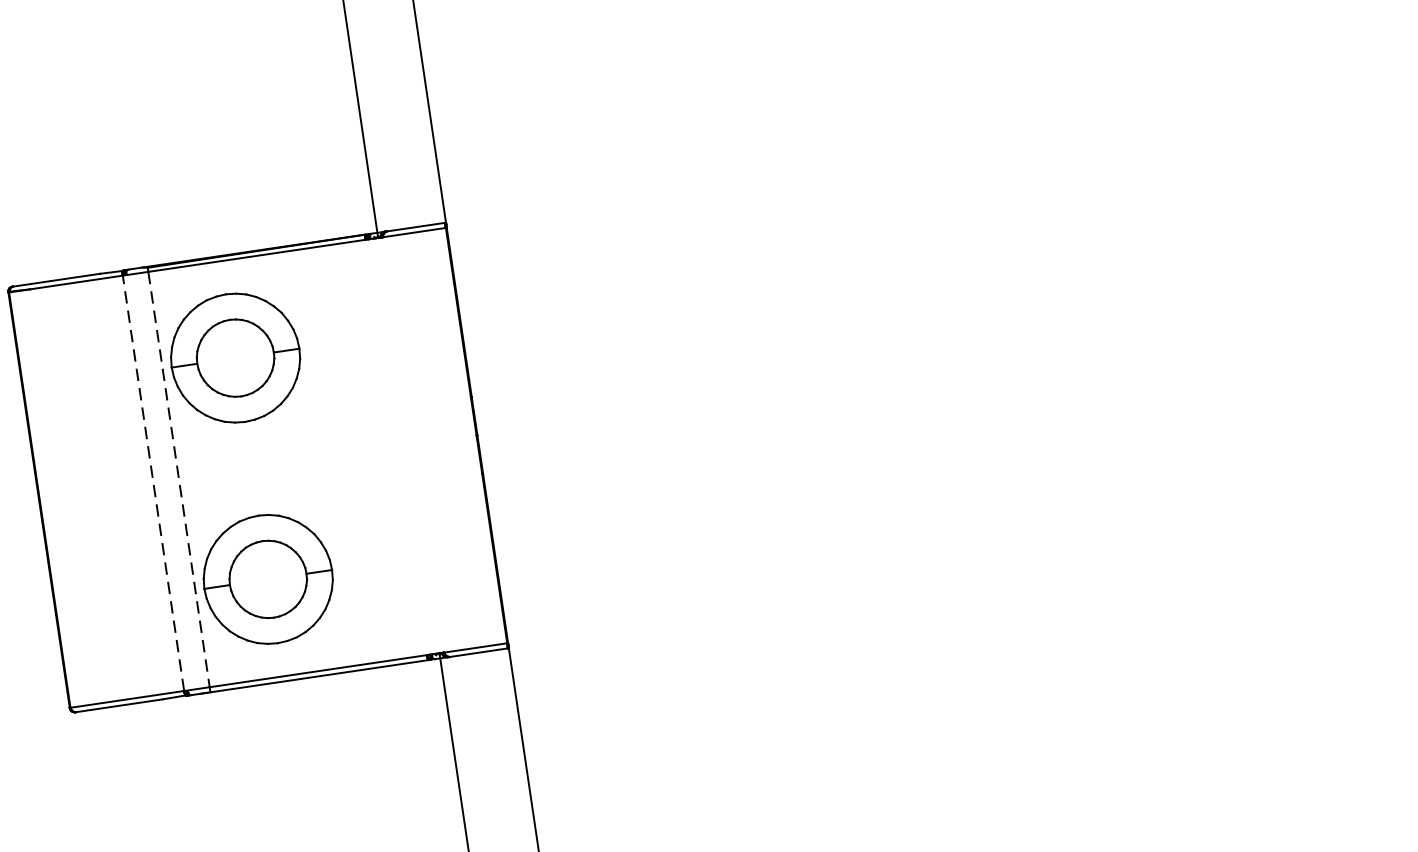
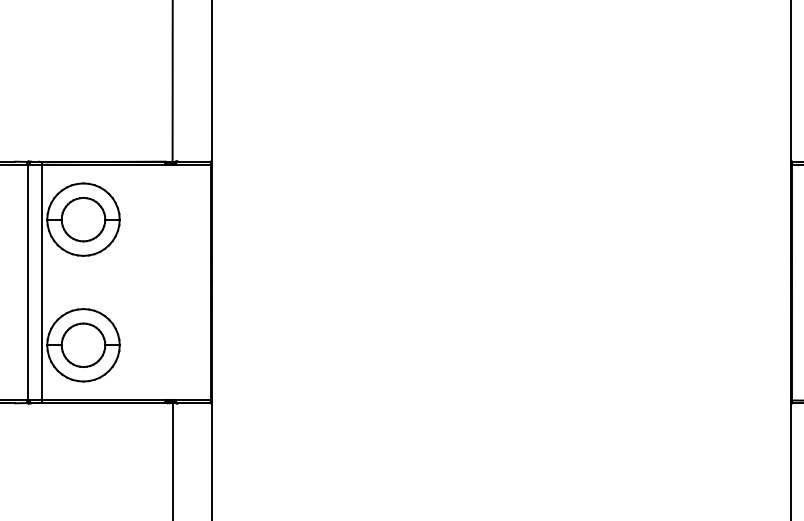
line: (179, 479) -> (42, 282), dashed -> solid
line: (153, 483) -> (27, 282), dashed -> solid

